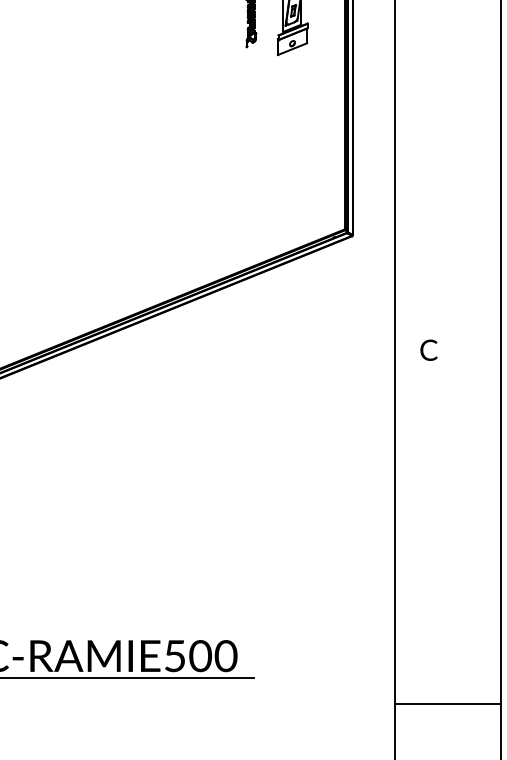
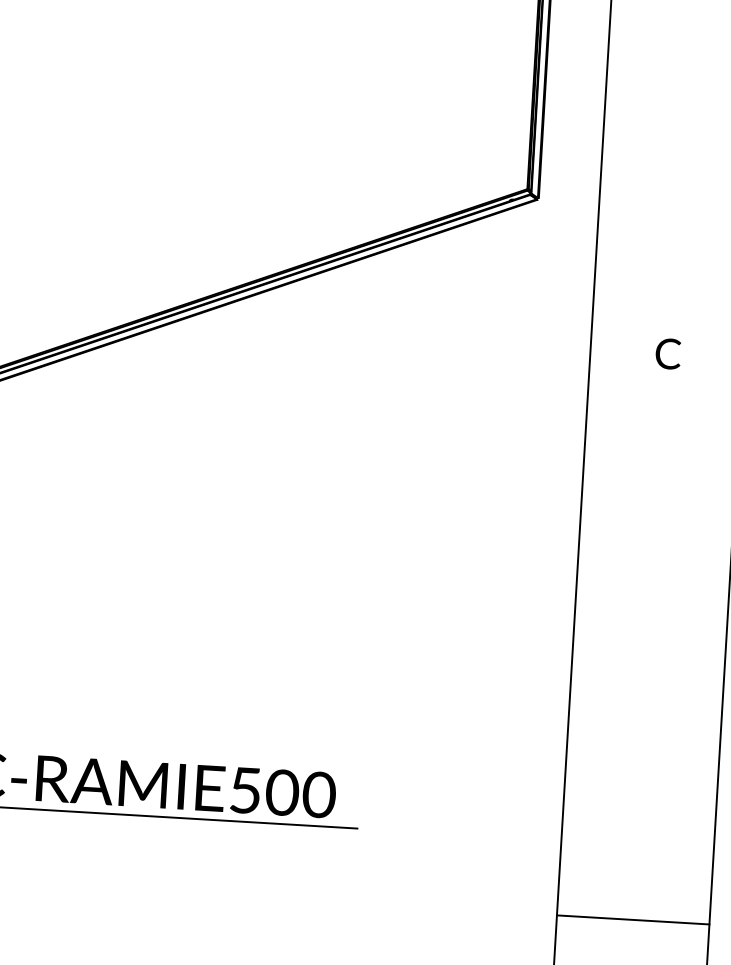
text: (428, 349) -> (667, 352), moved
line: (447, 703) -> (632, 919), moved

